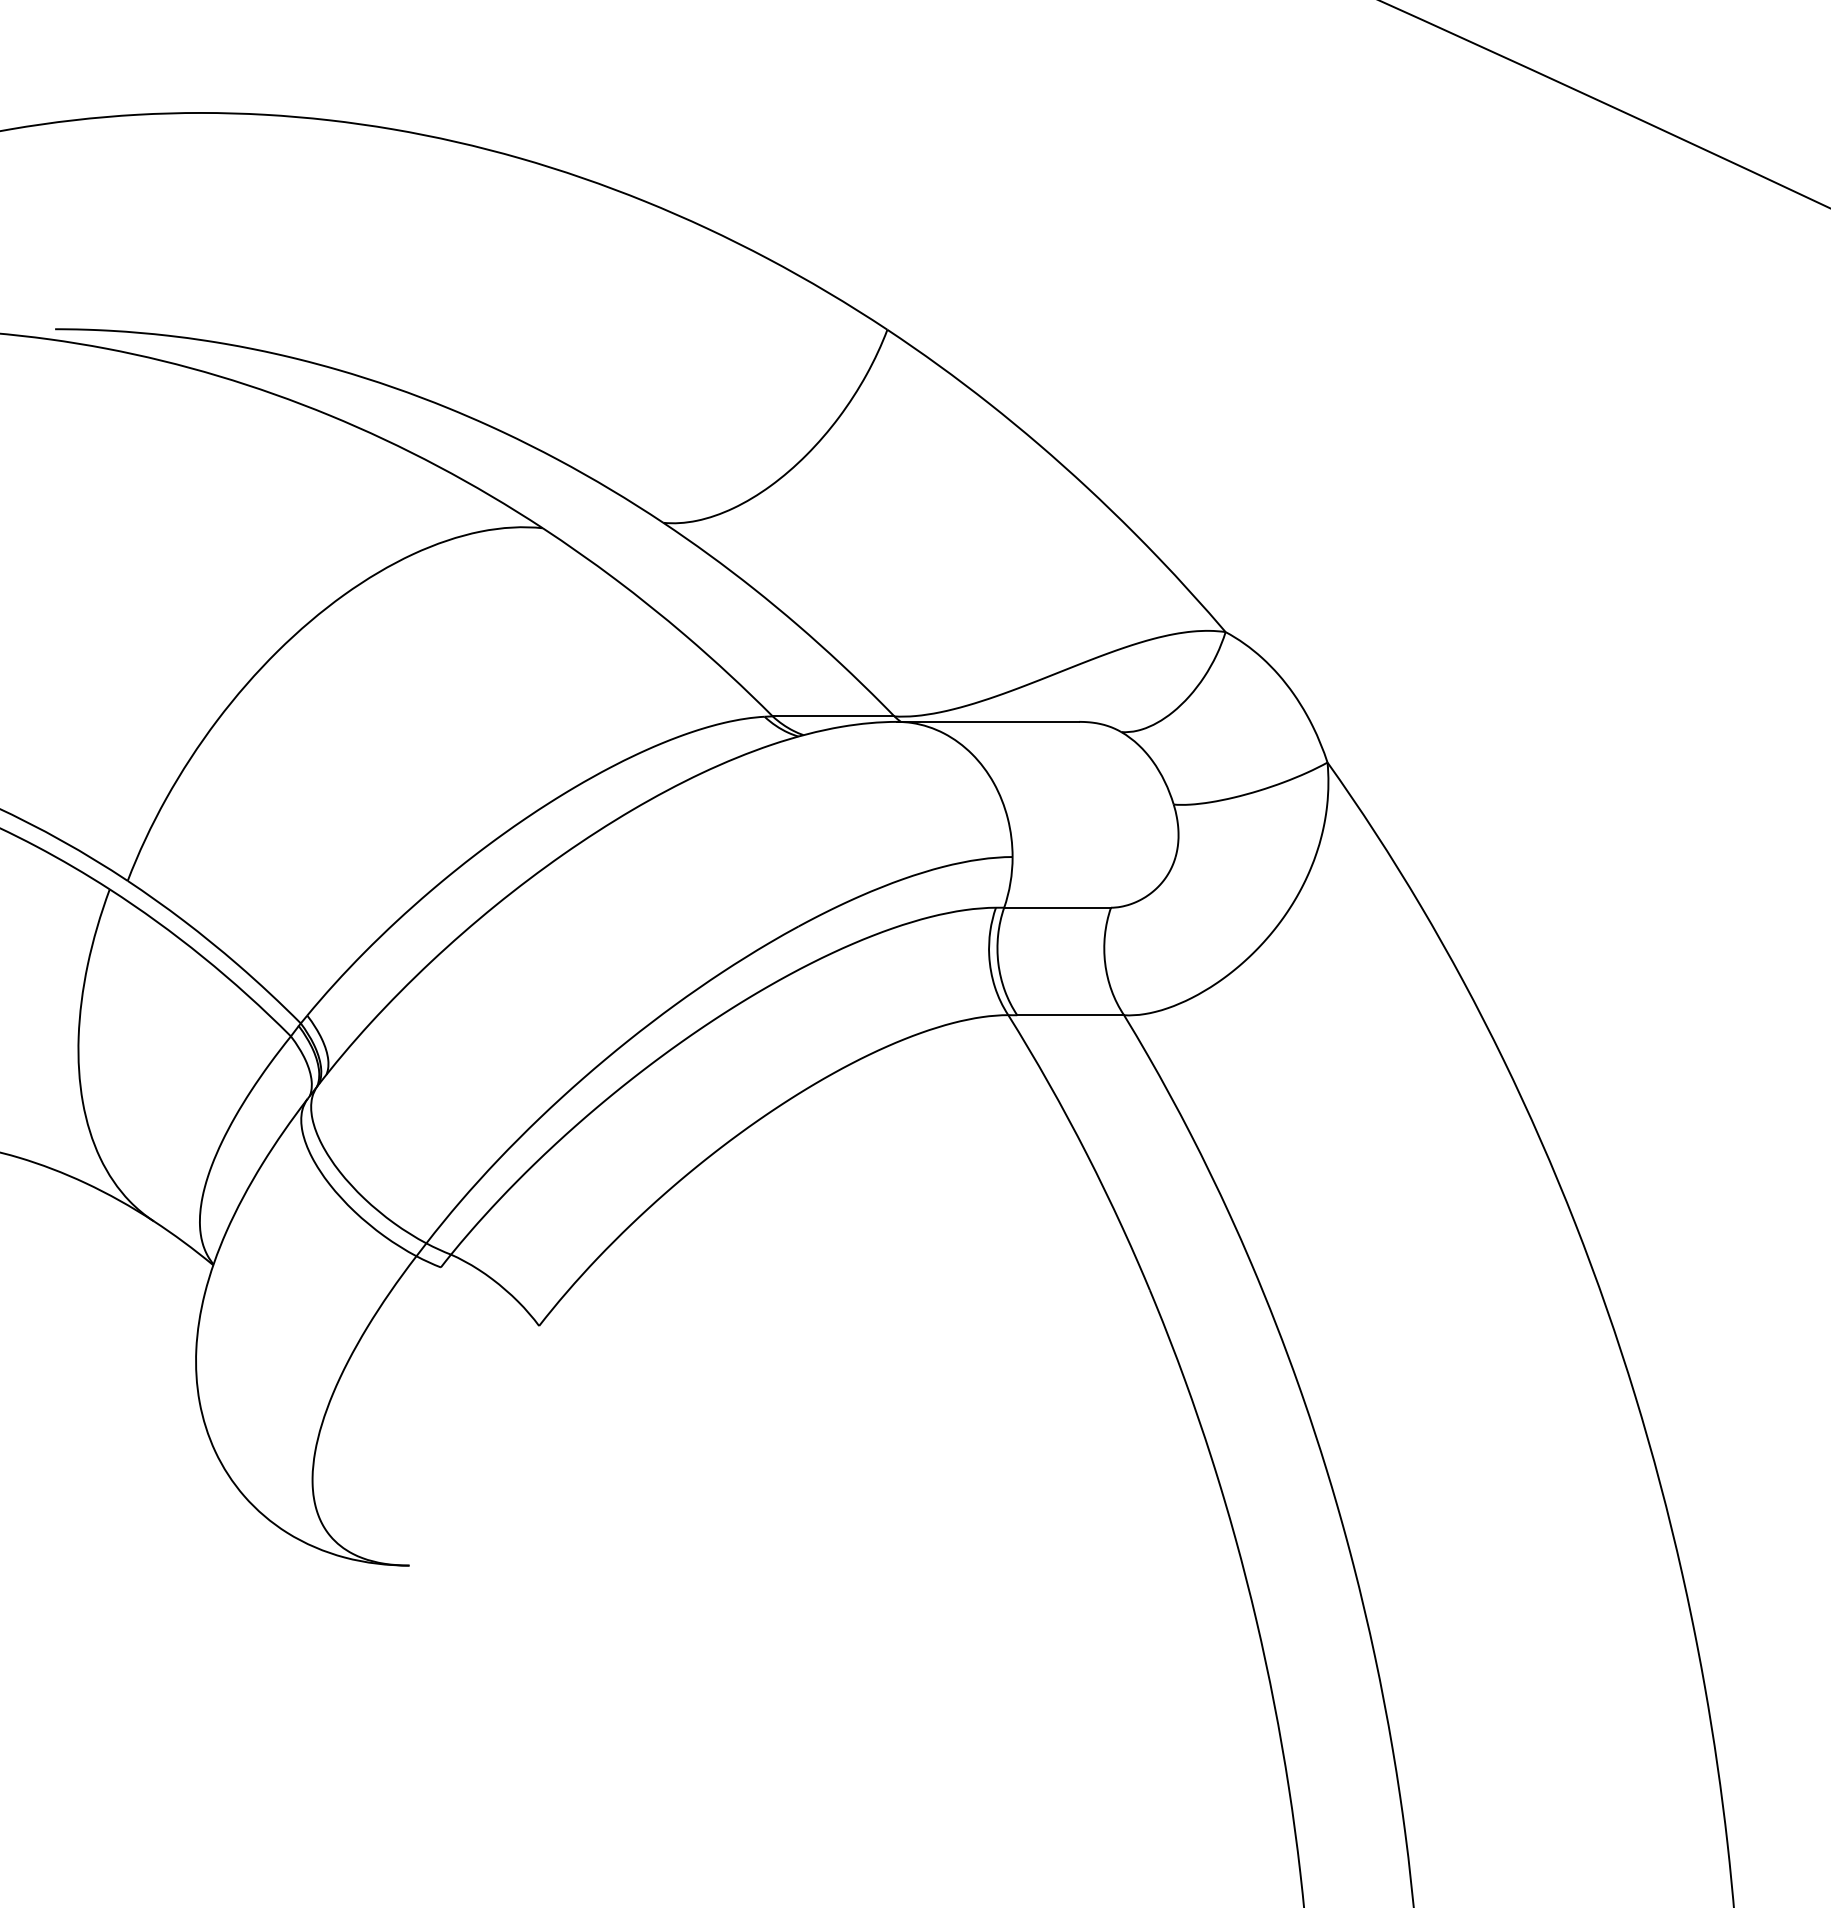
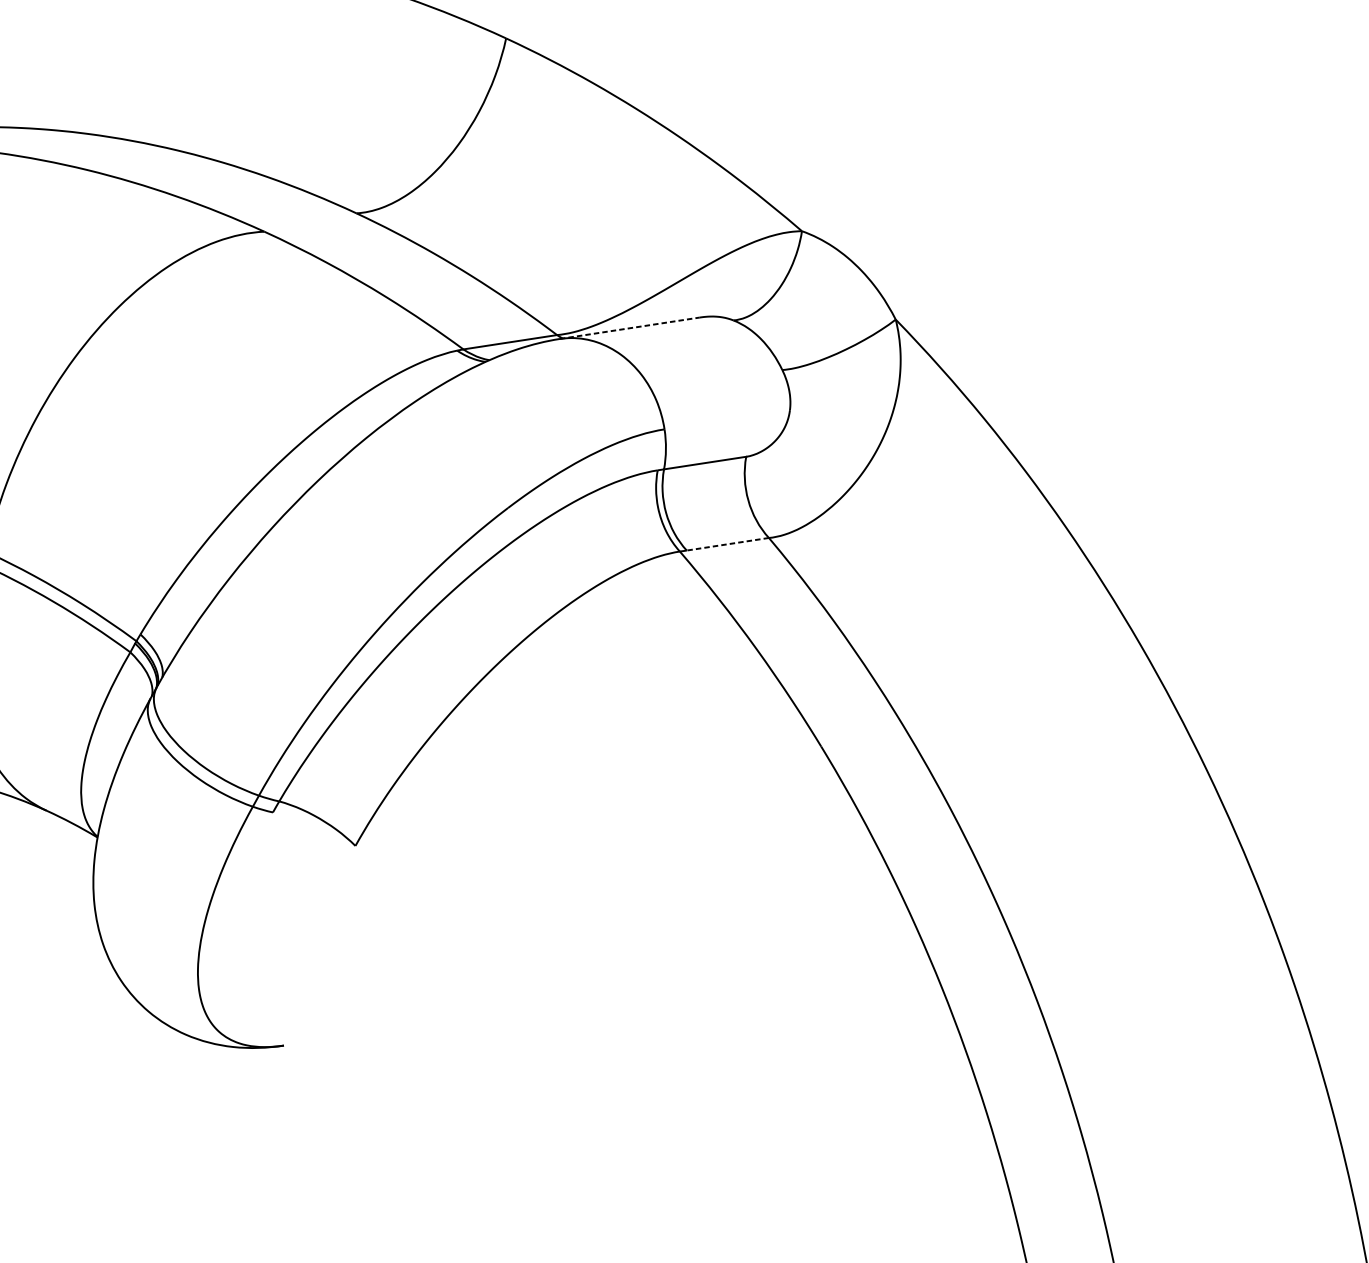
line: (988, 721) -> (630, 327), solid -> dashed
line: (1070, 1015) -> (727, 544), solid -> dashed

